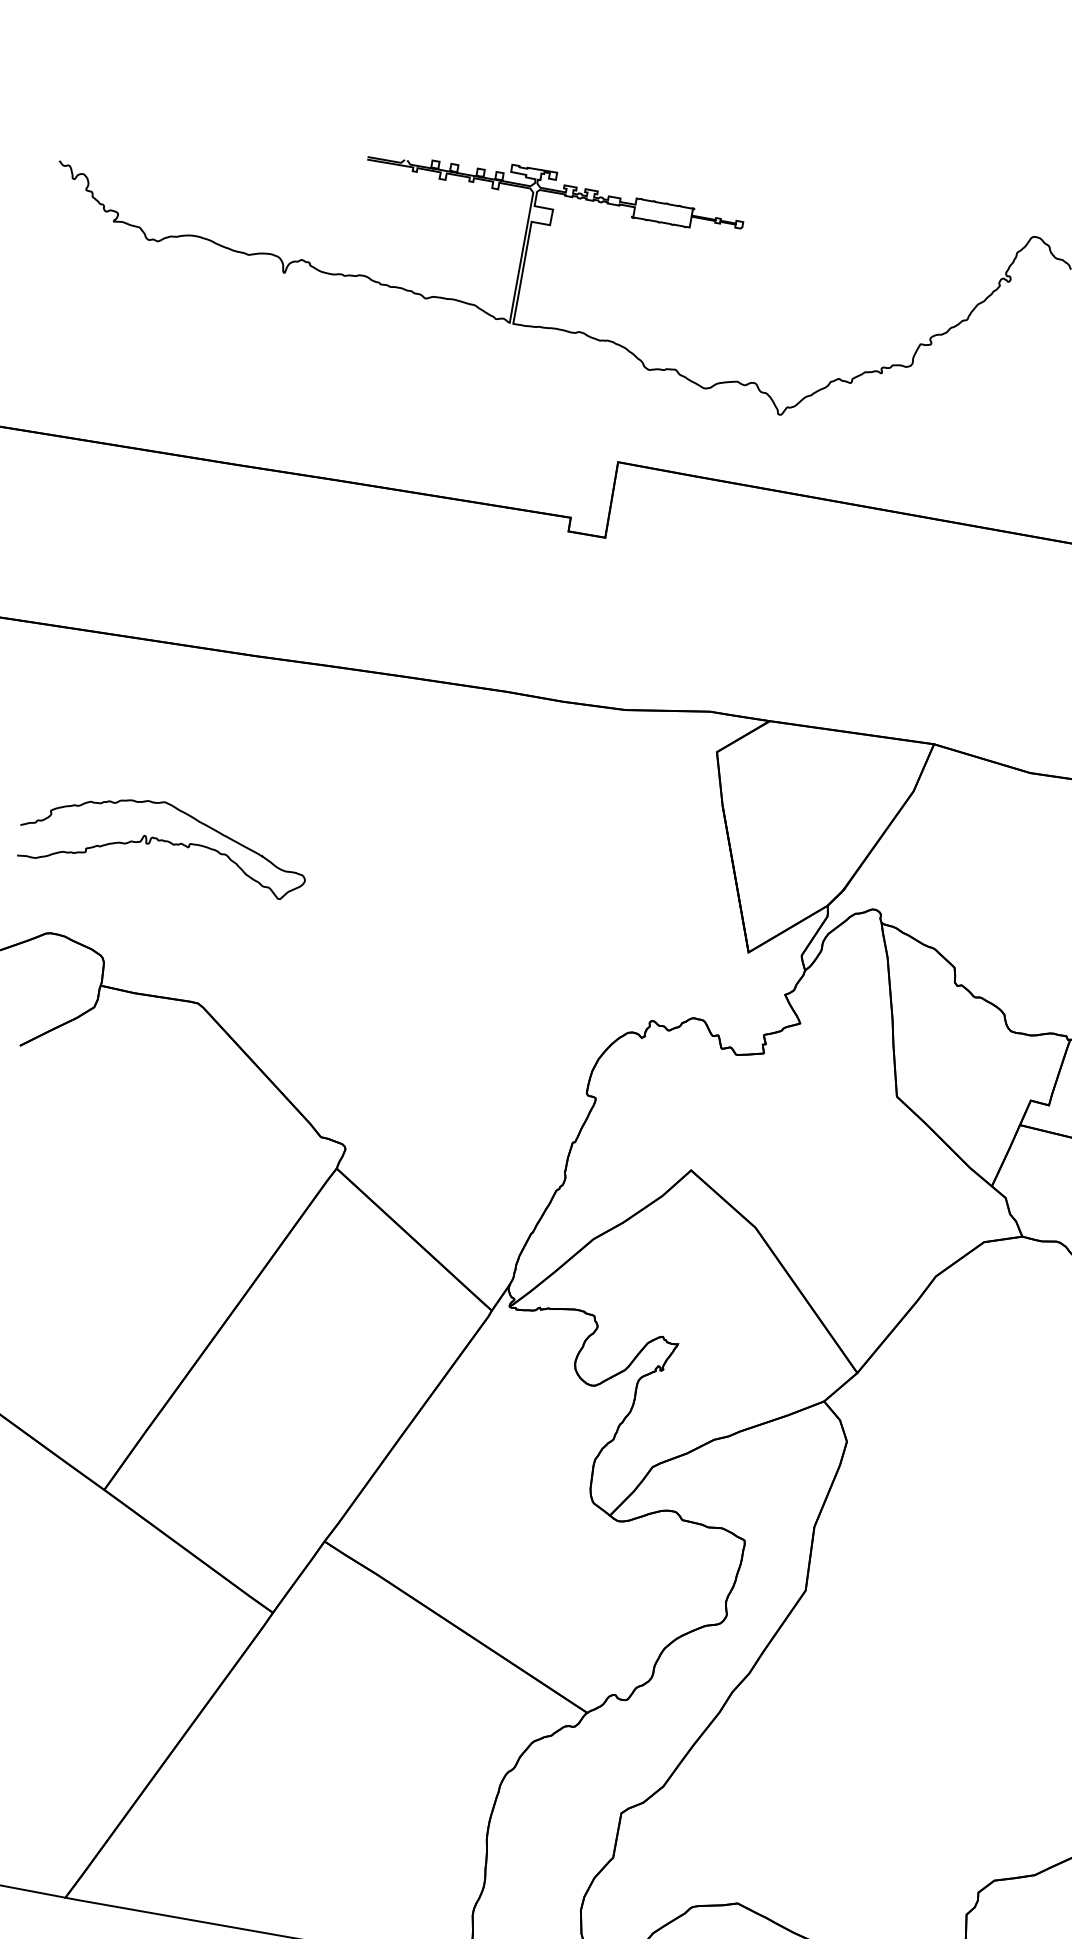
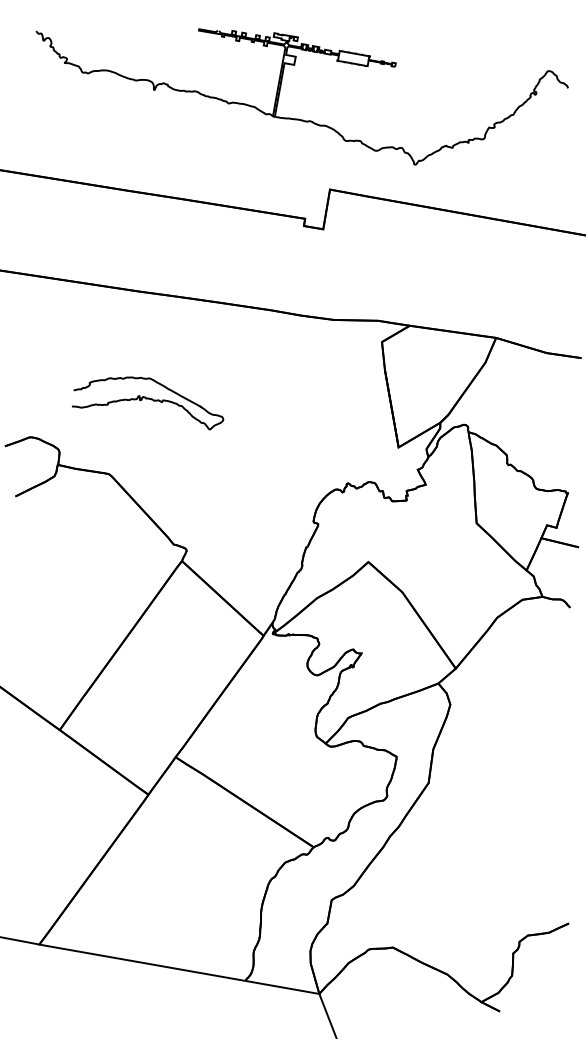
curve: (162, 842) -> (148, 399), moved

